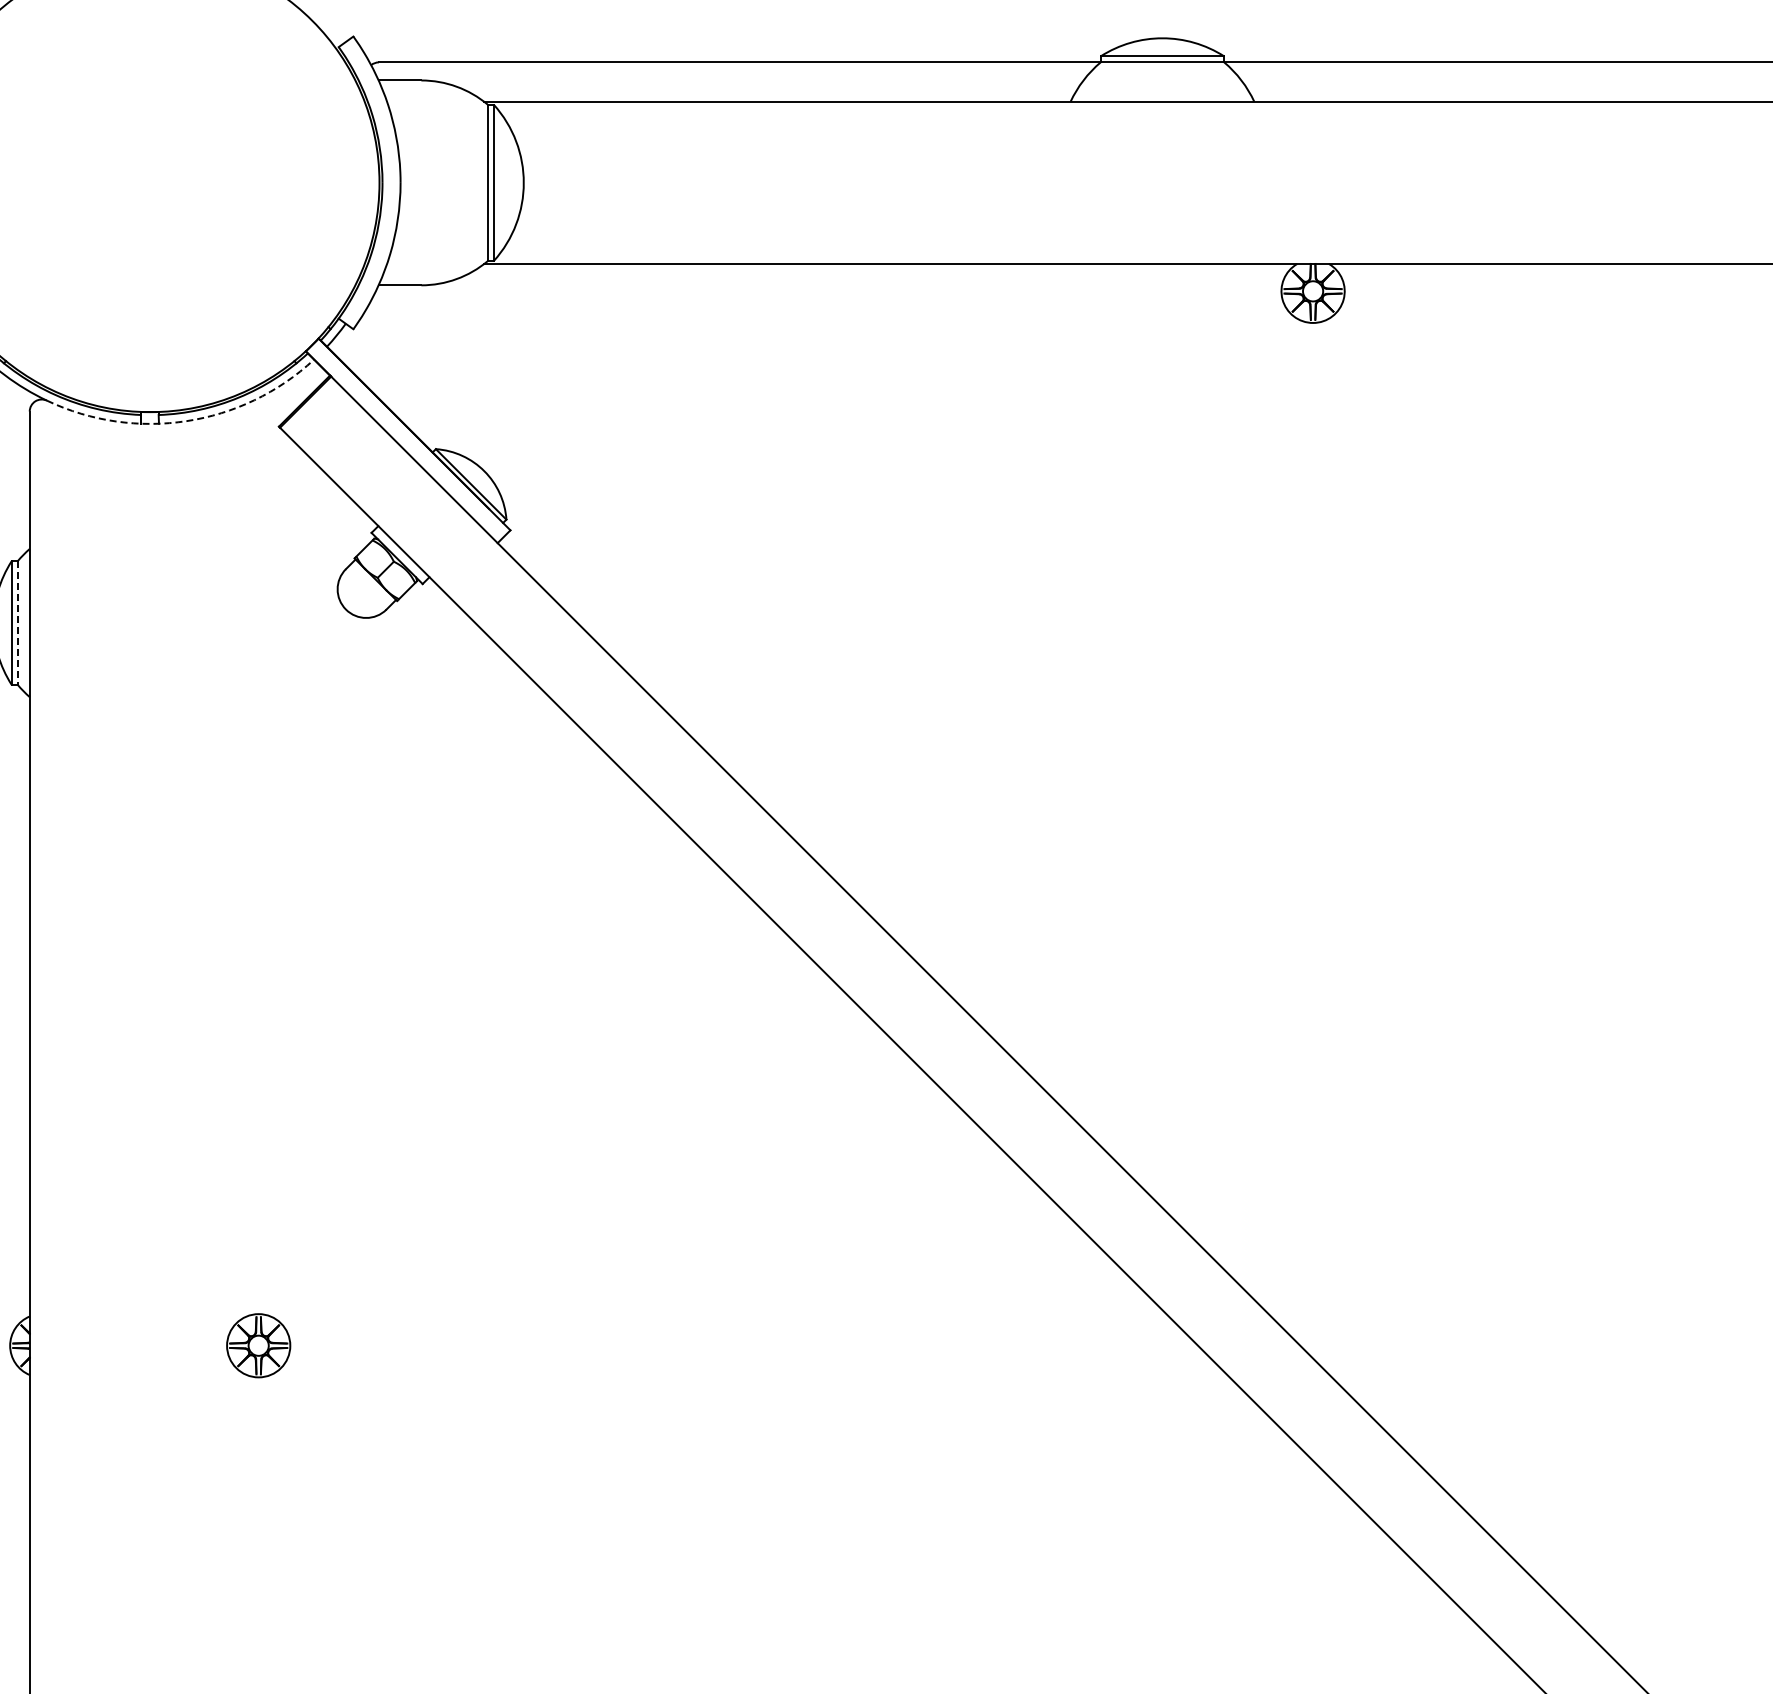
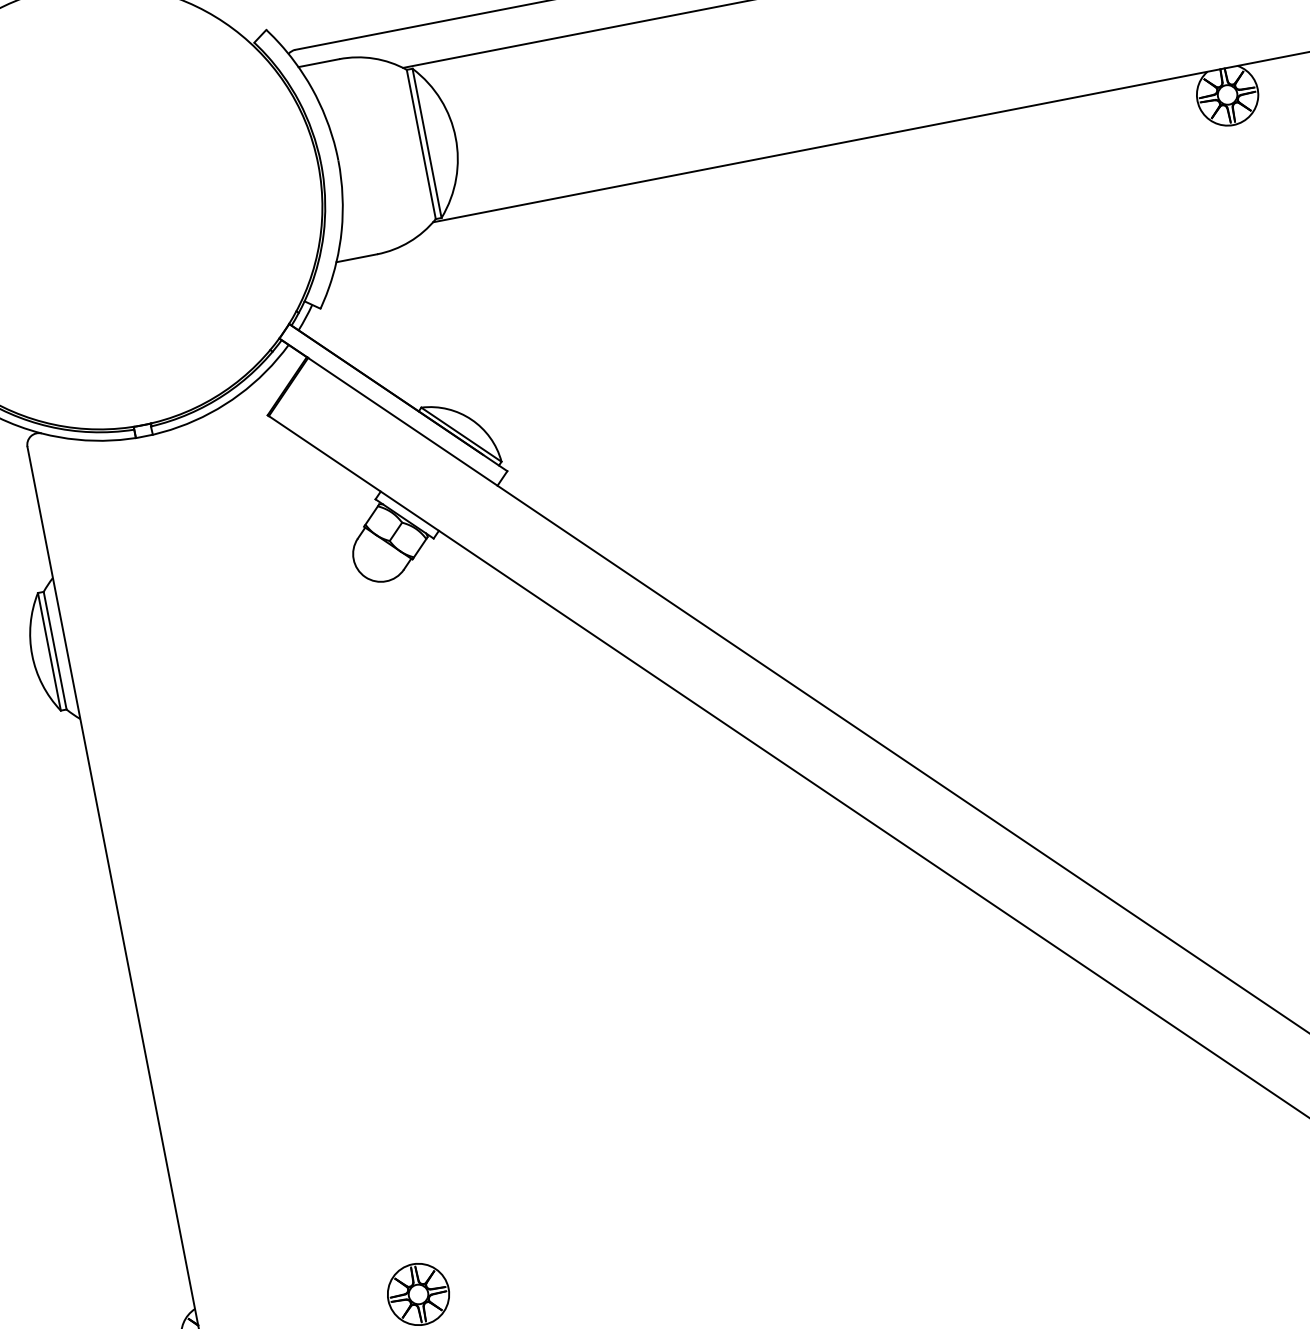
arc: (186, 421) -> (178, 427), dashed -> solid
line: (17, 623) -> (55, 651), dashed -> solid

